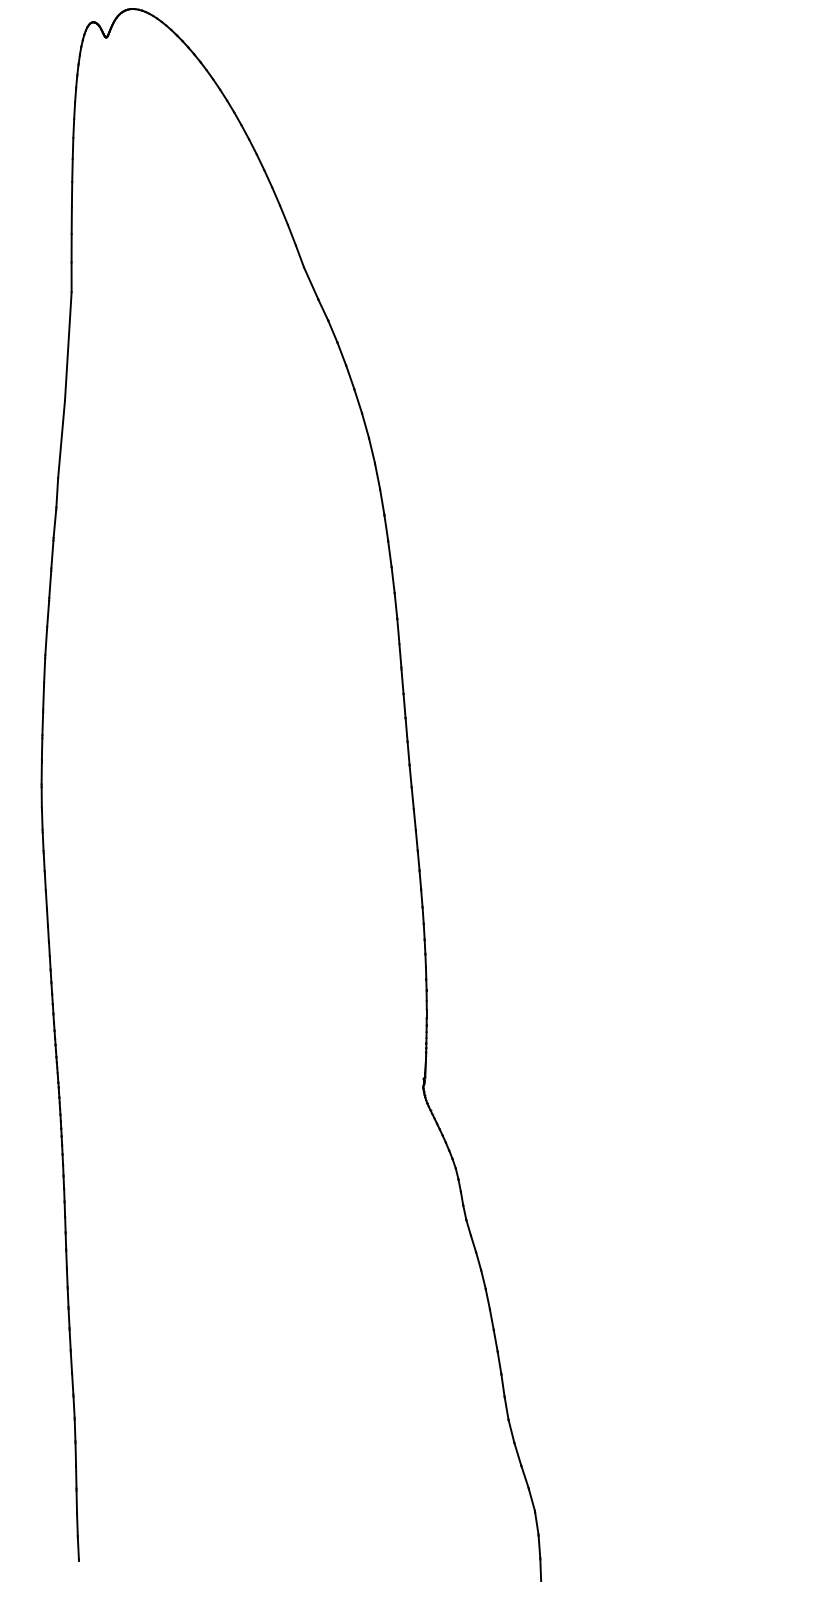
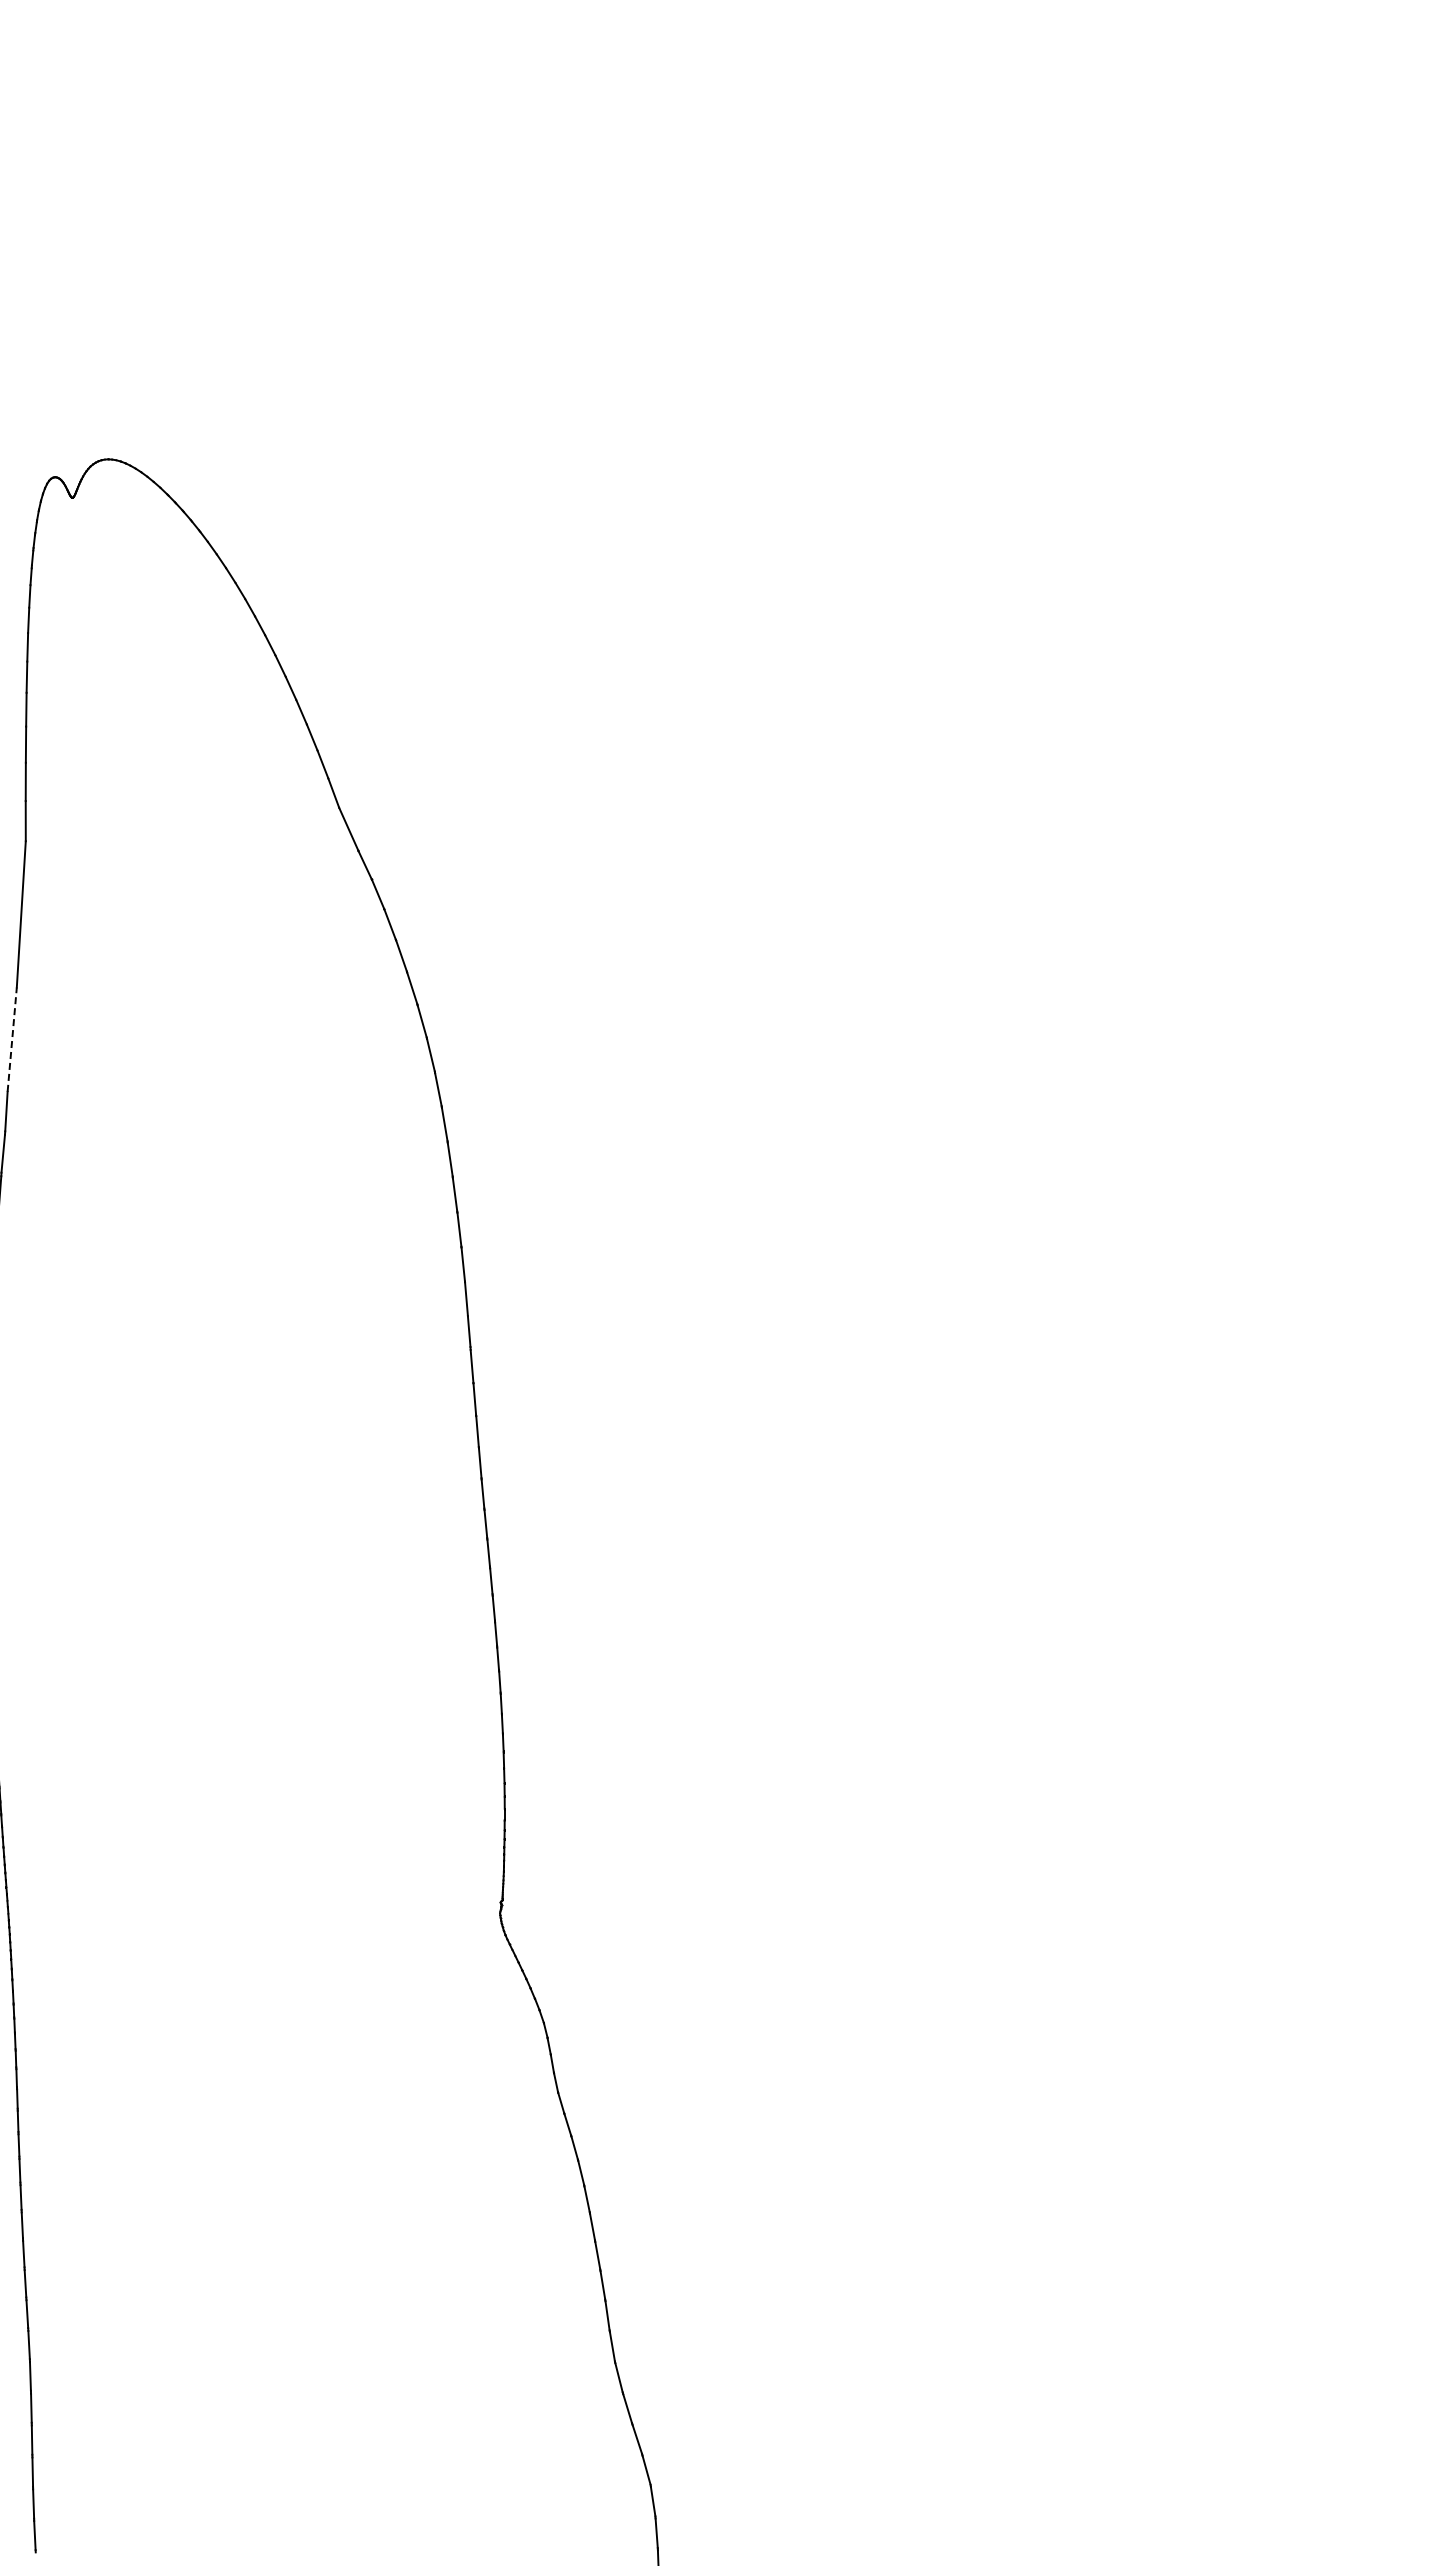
line: (61, 439) -> (12, 1039), solid -> dashed

